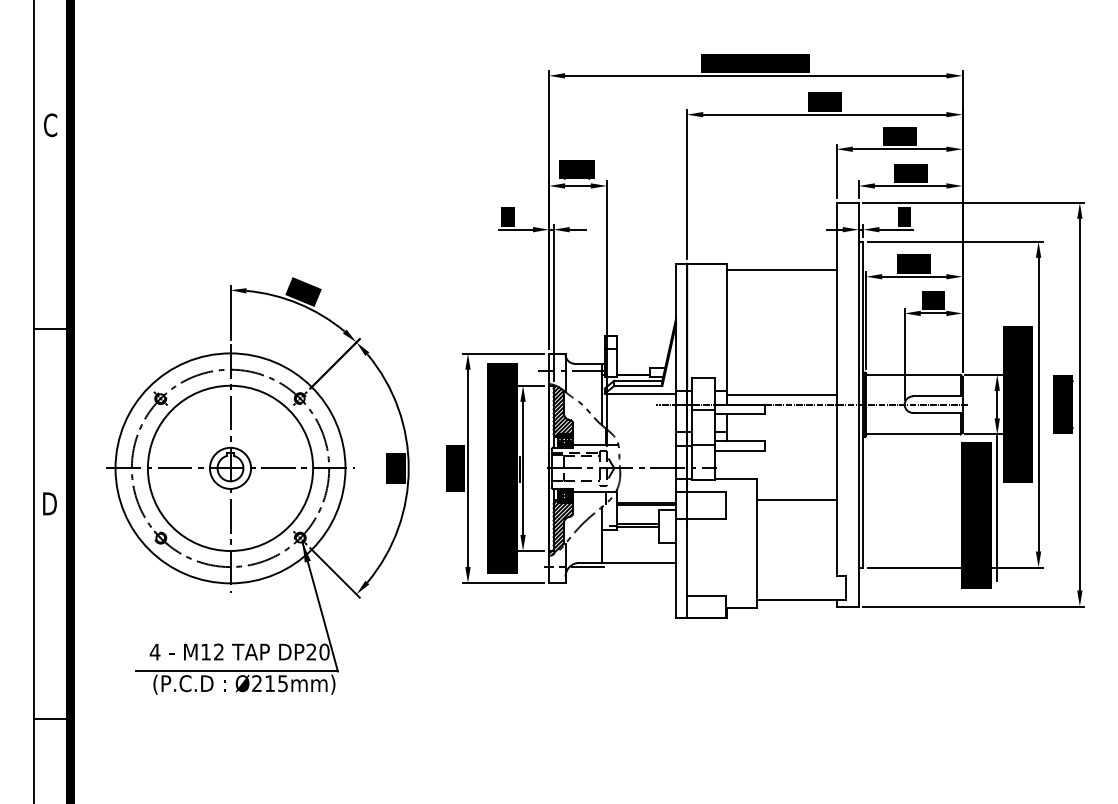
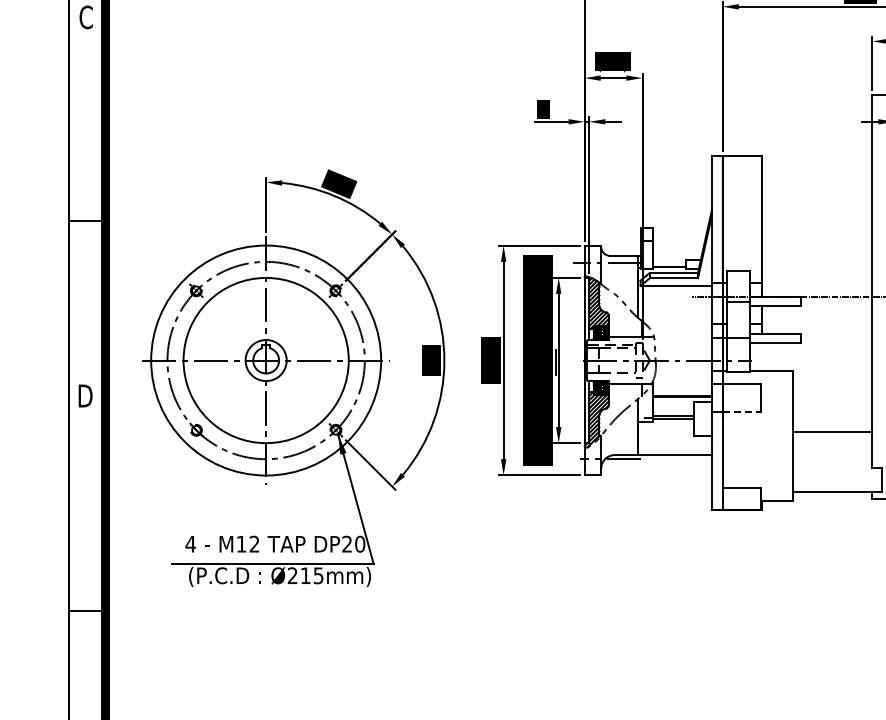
line: (781, 270) -> (817, 162), removed
line: (781, 395) -> (817, 287), removed
line: (796, 500) -> (832, 432), moved
line: (706, 519) -> (742, 411), solid -> dashed

